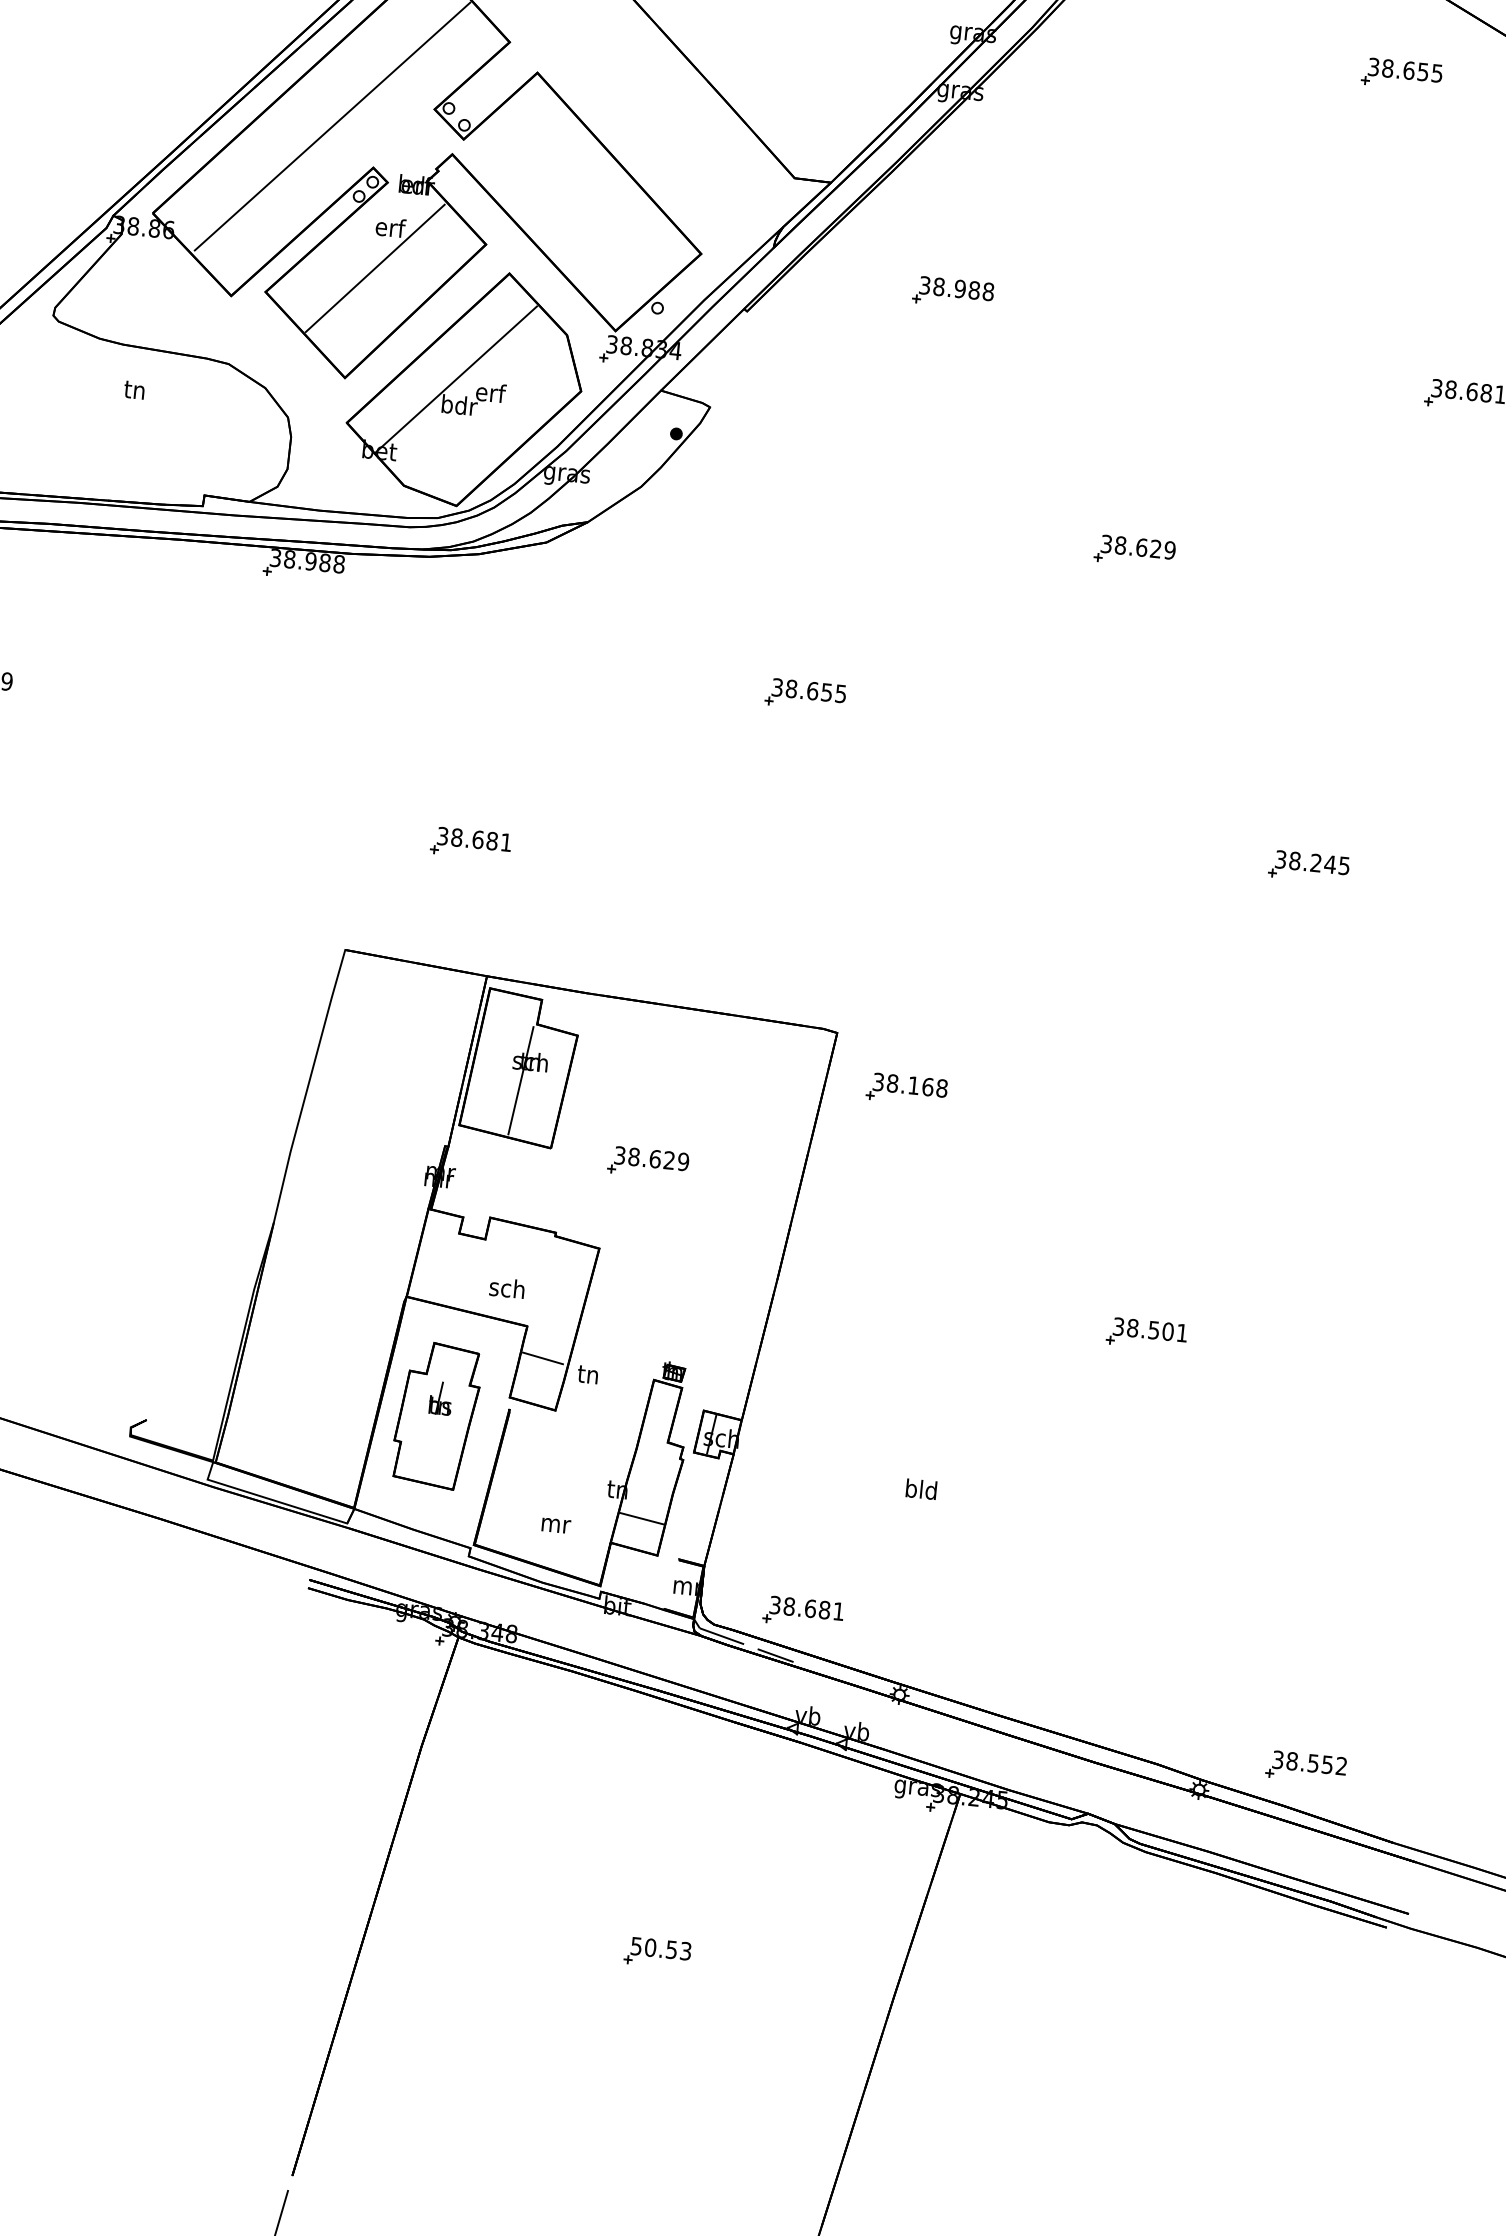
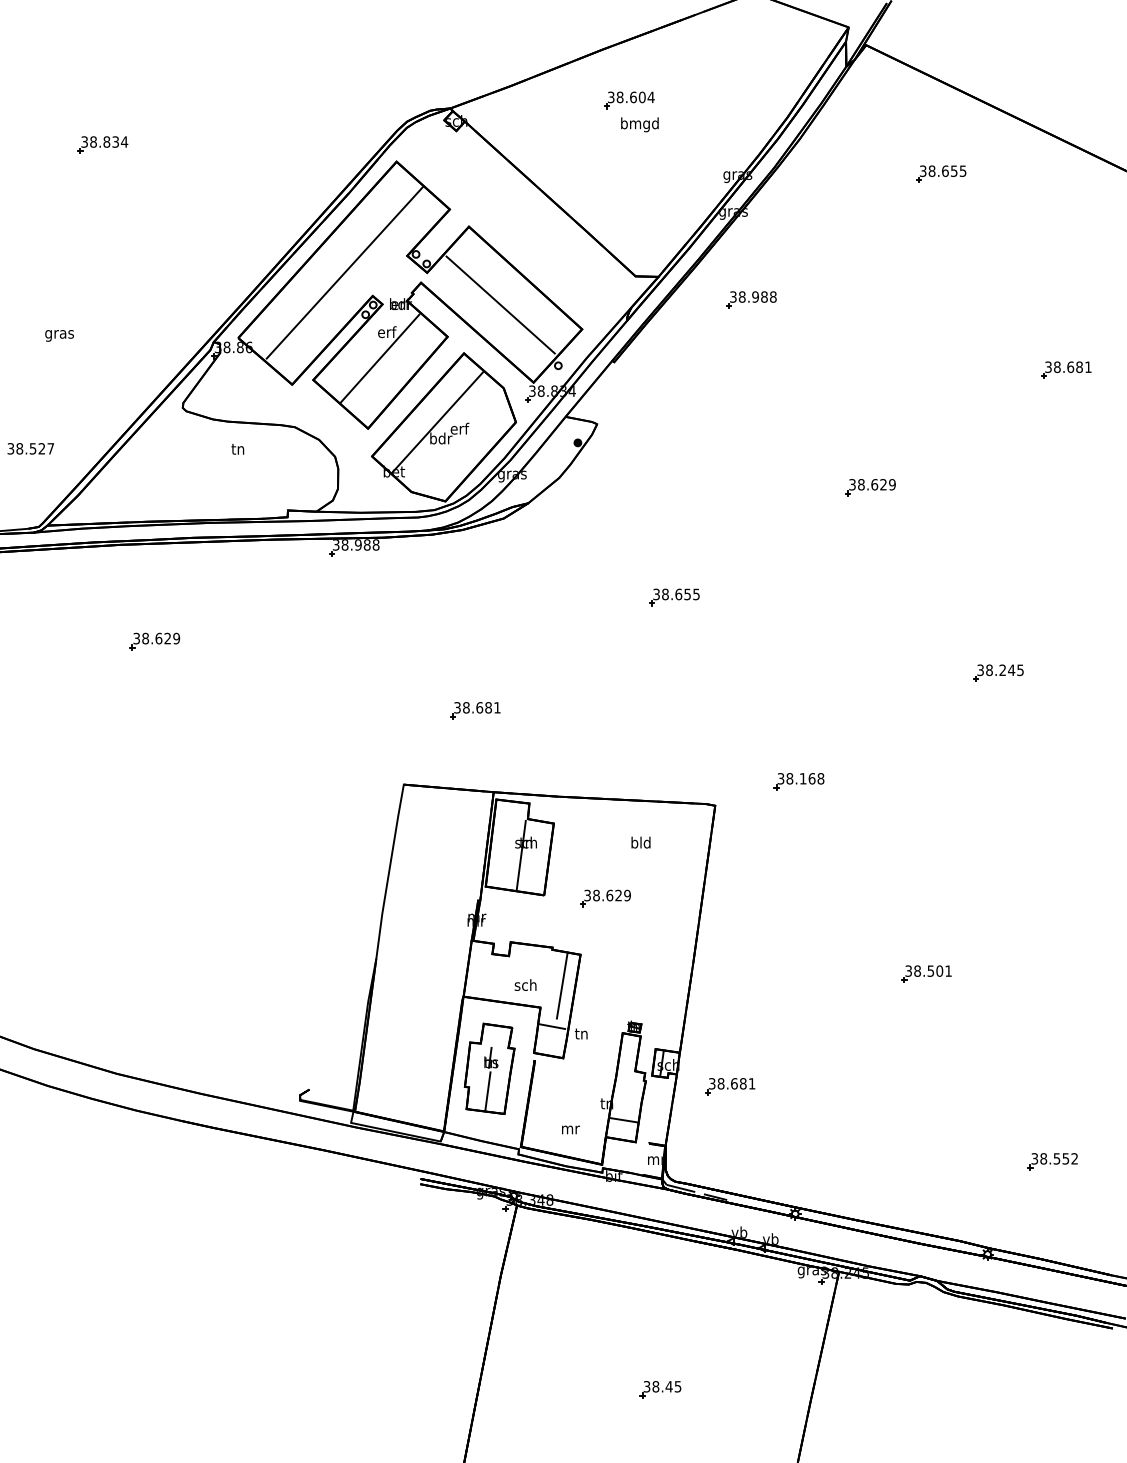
part: (1402, 73) -> (941, 173), moved
line: (575, 201) -> (500, 304), added
part: (953, 292) -> (751, 299), moved
part: (905, 1089) -> (798, 781), moved
line: (564, 1294) -> (561, 985), added
line: (429, 1451) -> (487, 1091), added
text: (920, 1489) -> (640, 842), moved
part: (803, 1612) -> (730, 1086), moved
part: (1305, 1766) -> (1052, 1161), moved
text: (661, 1948) -> (662, 1386), 50.53 -> 38.45

